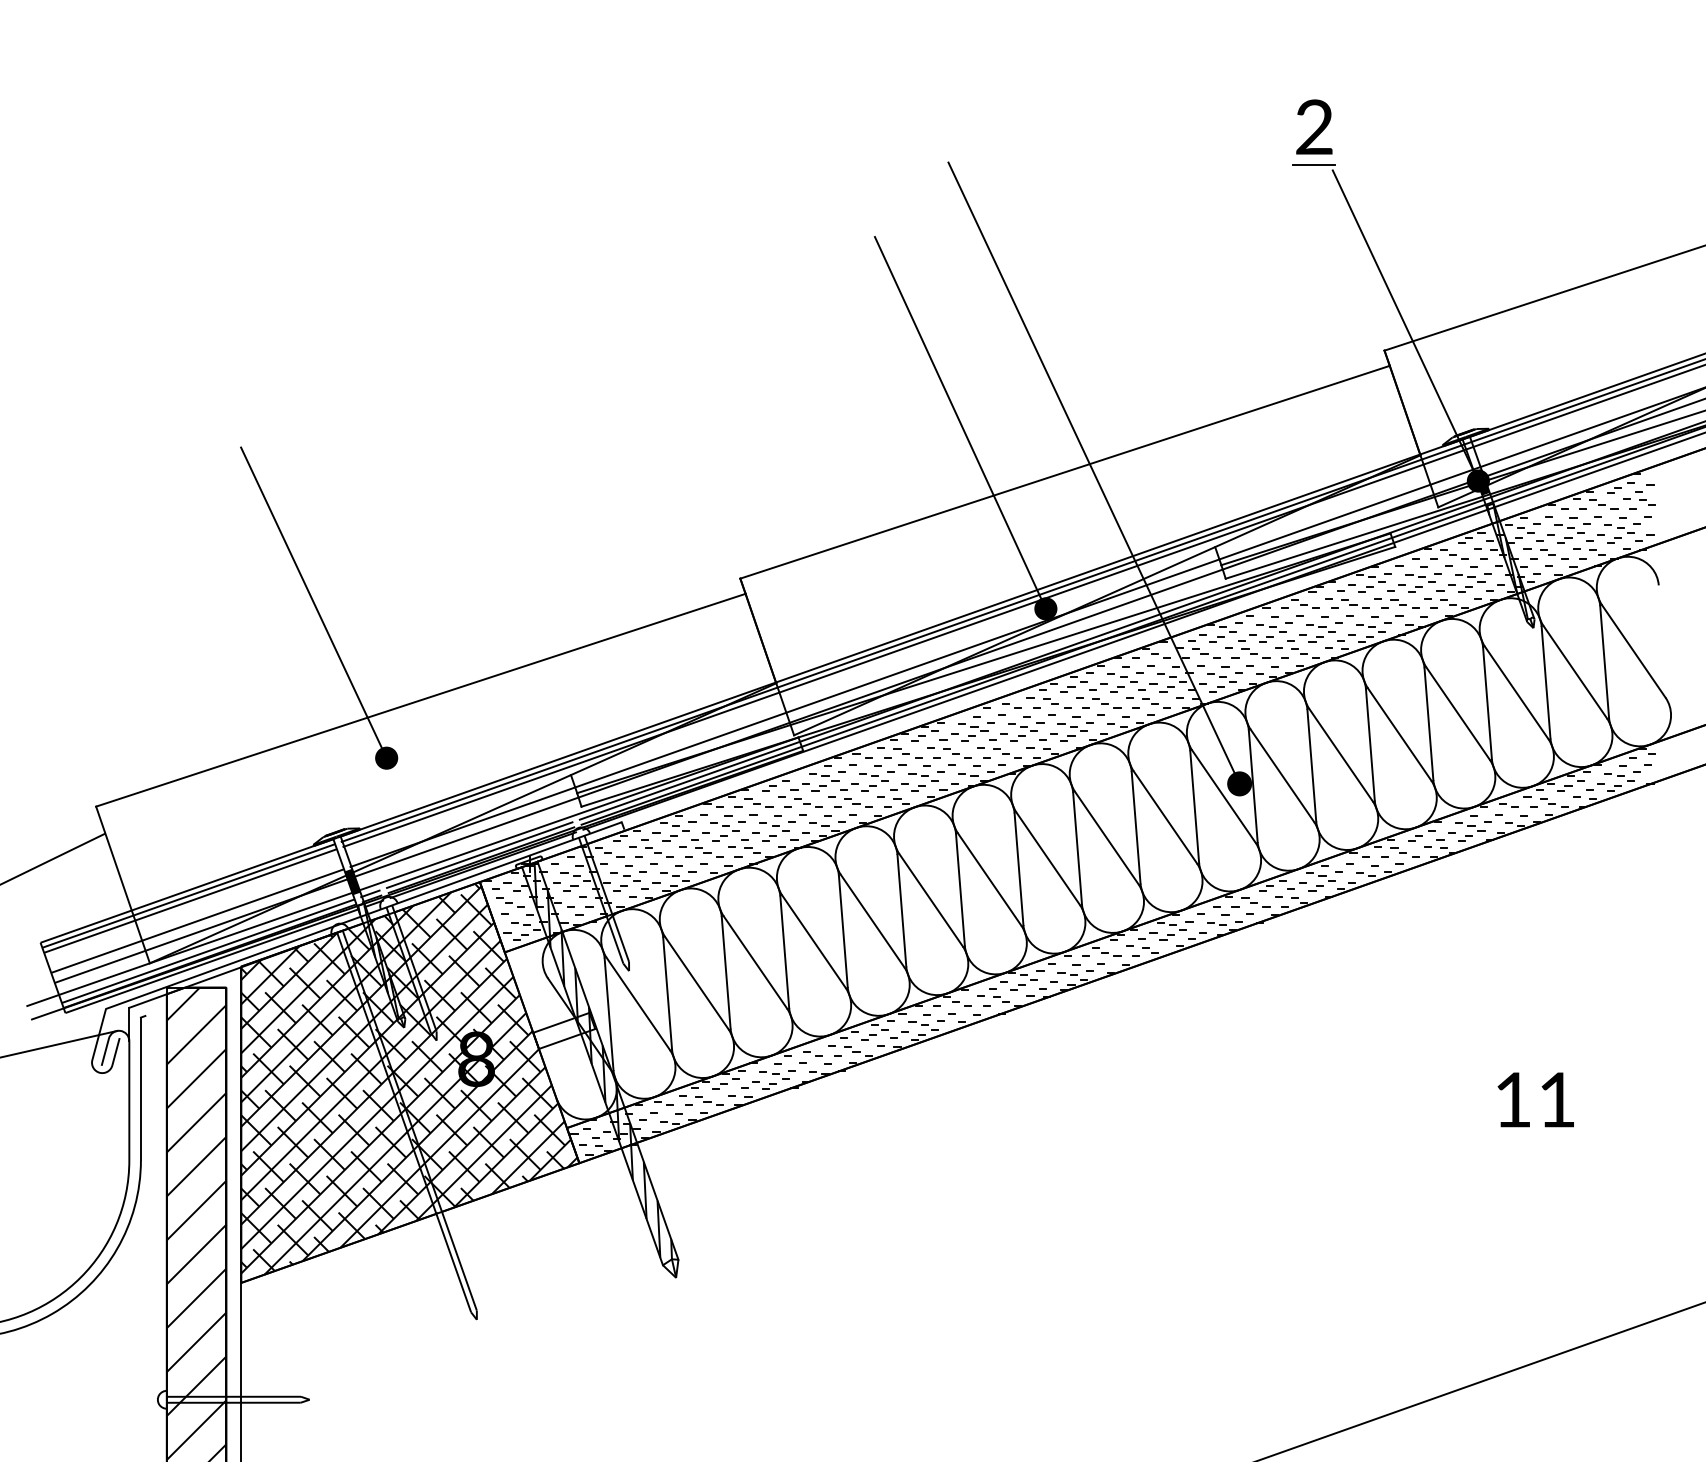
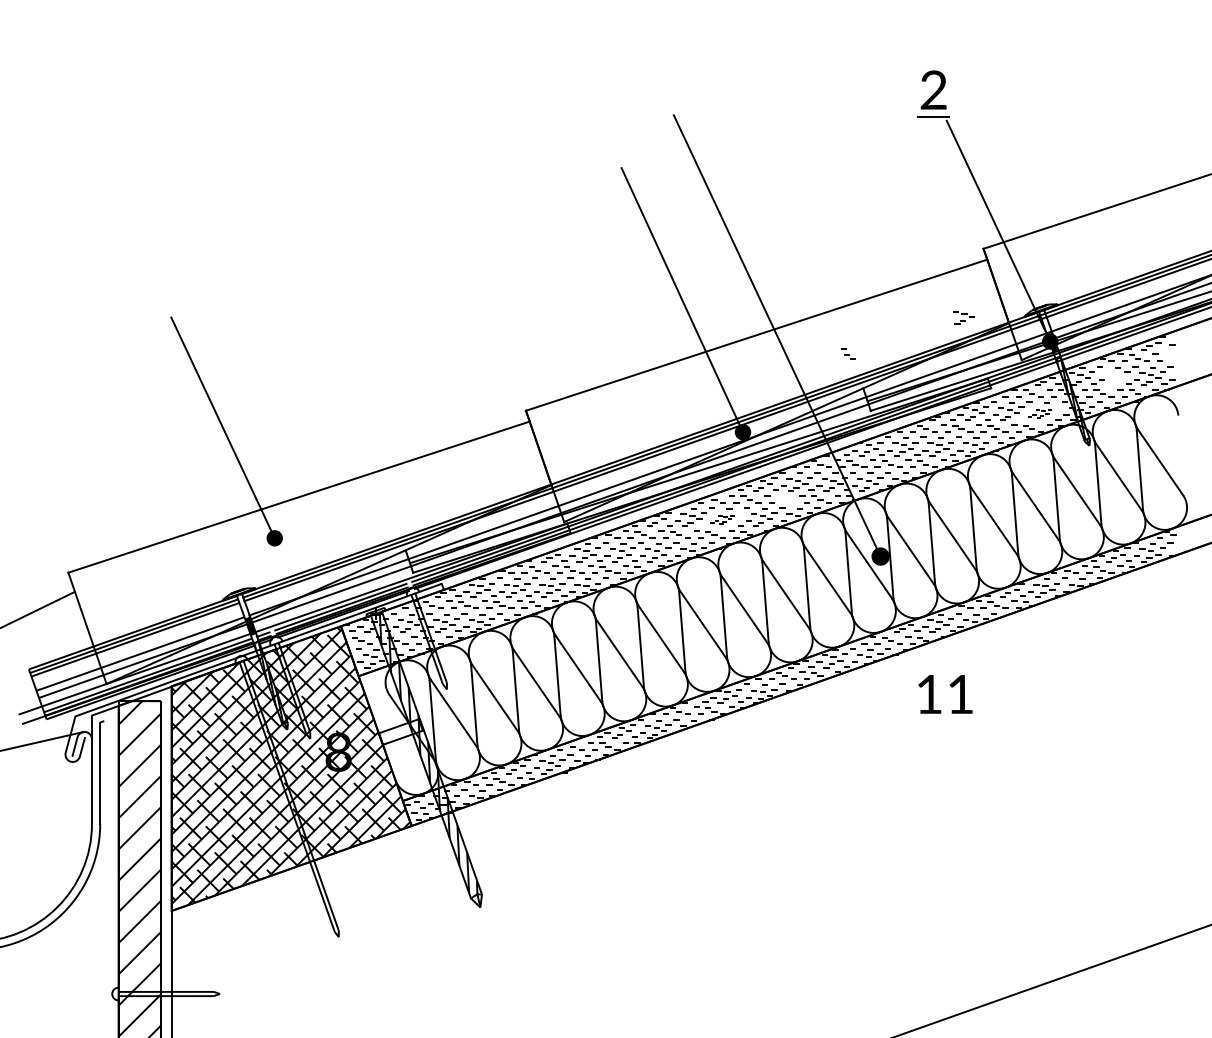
part: (1645, 498) -> (848, 353), moved
part: (1569, 533) -> (963, 317), moved
part: (1463, 582) -> (1039, 413), size x0.6
part: (1106, 703) -> (786, 499), removed
part: (1016, 731) -> (722, 519), size x0.6
text: (1535, 1099) -> (945, 694), moved

